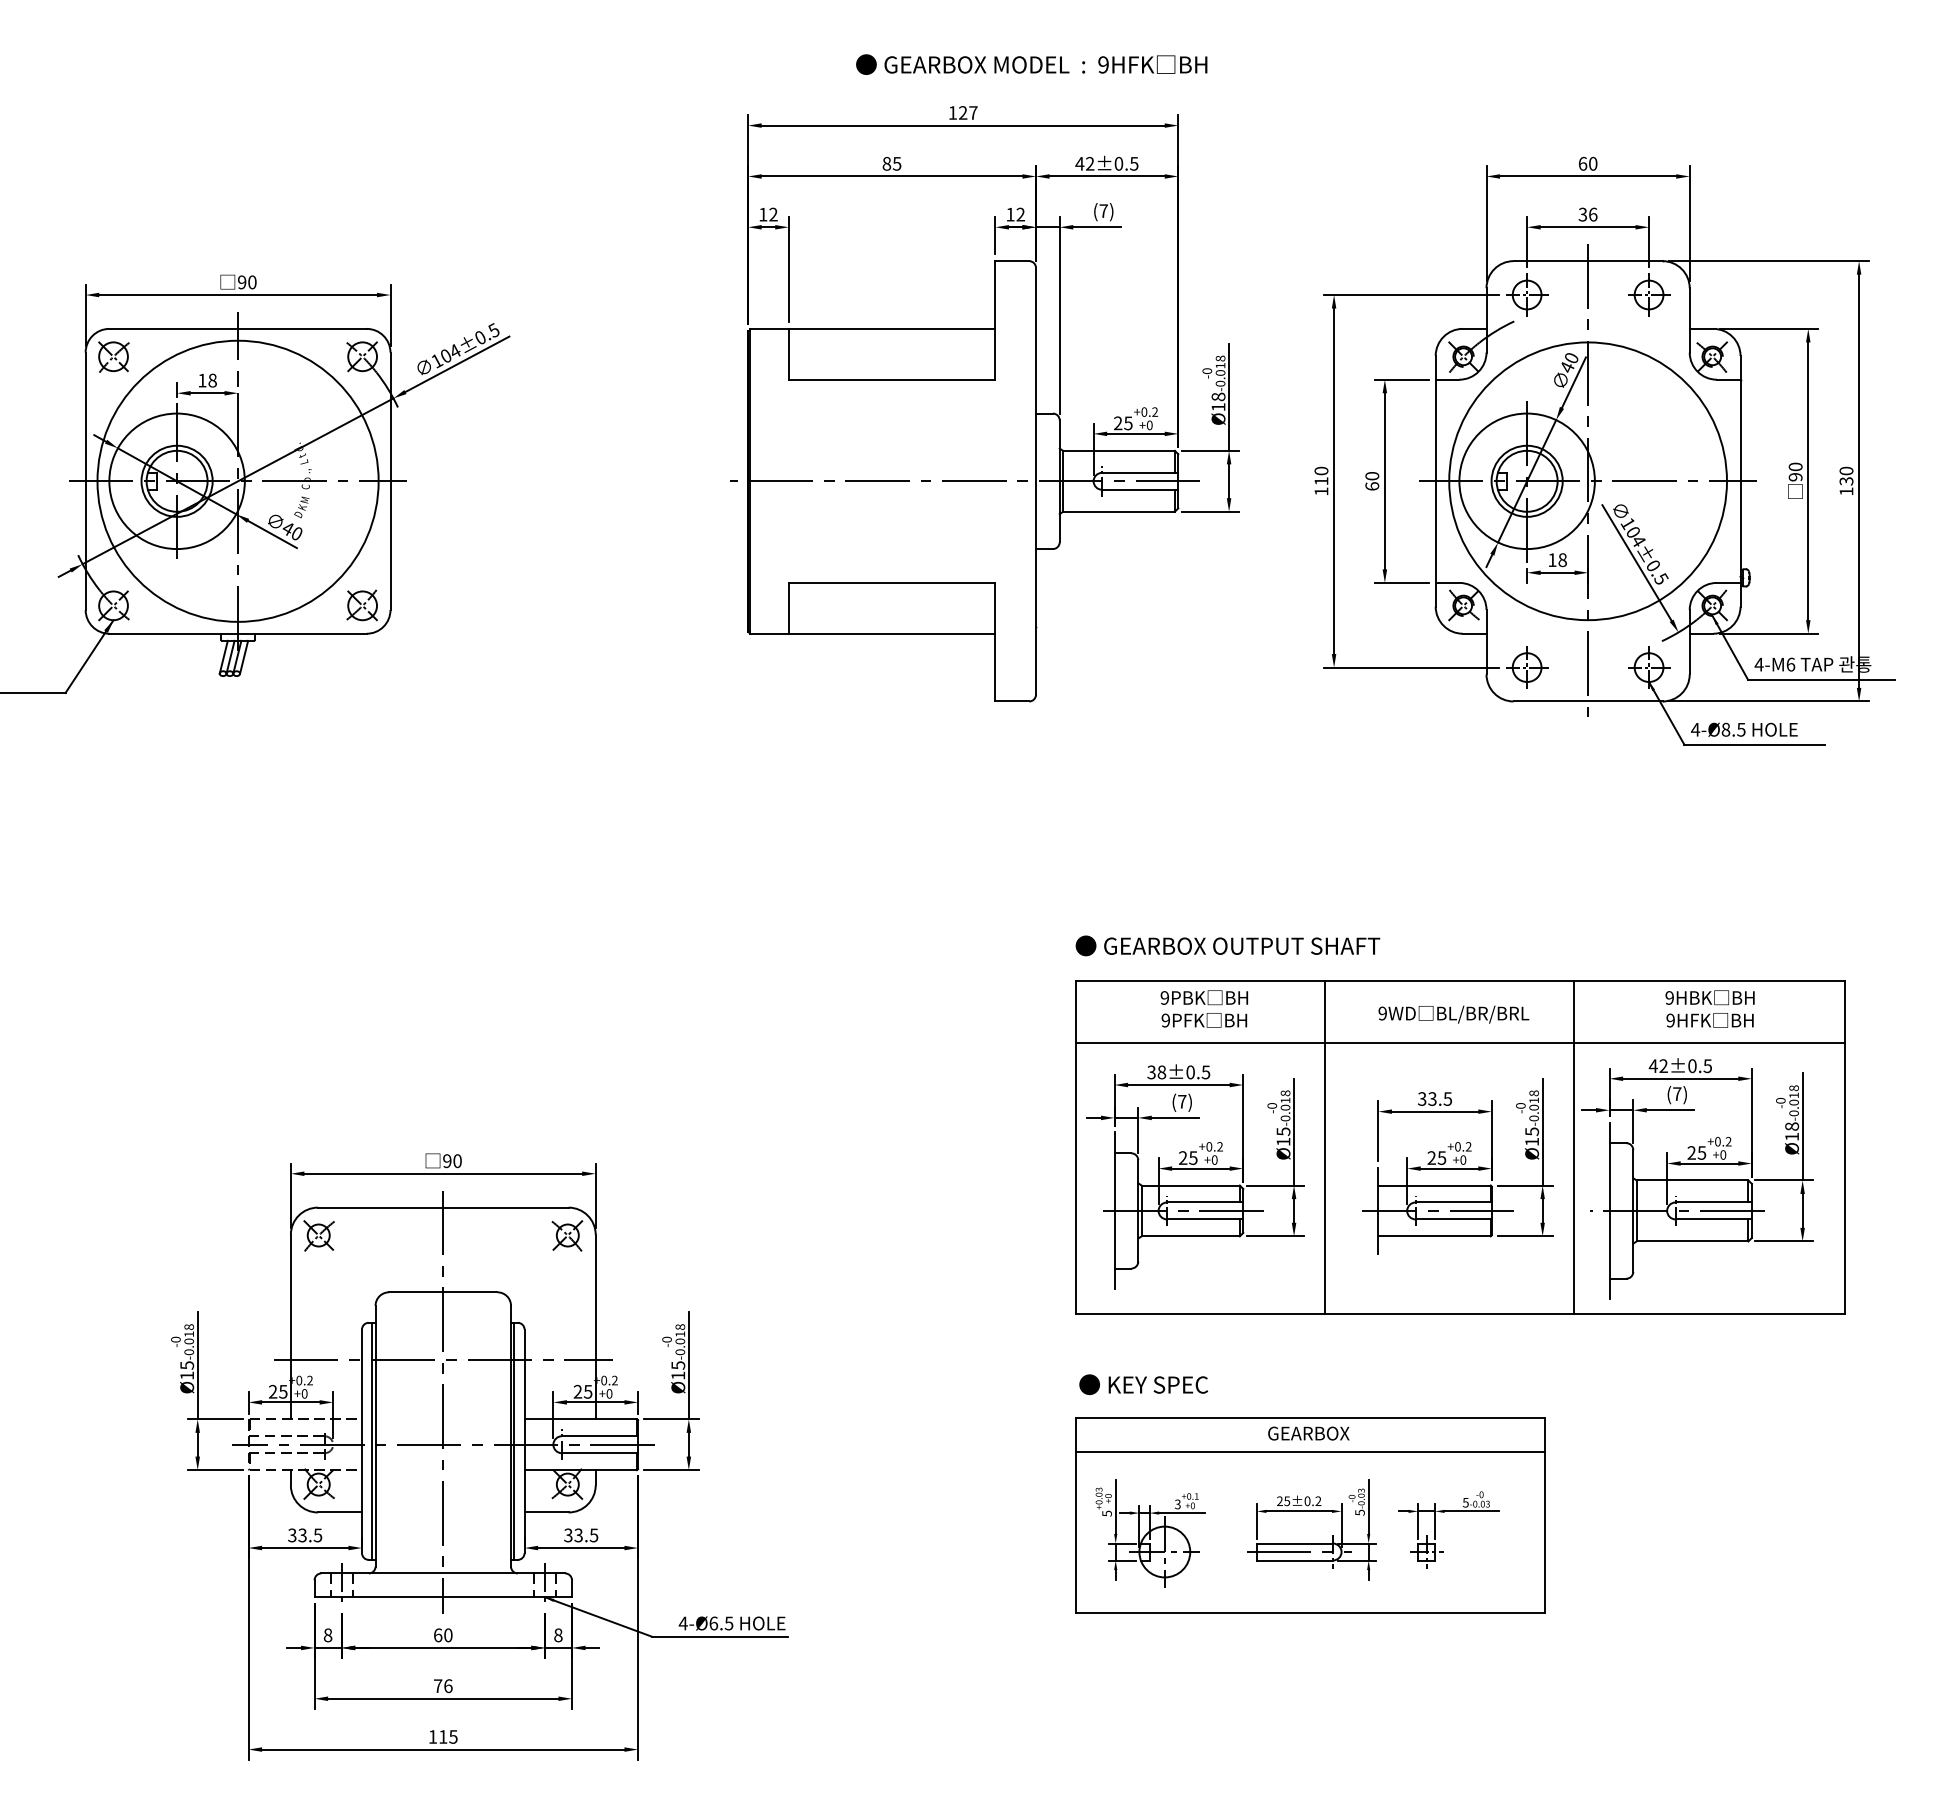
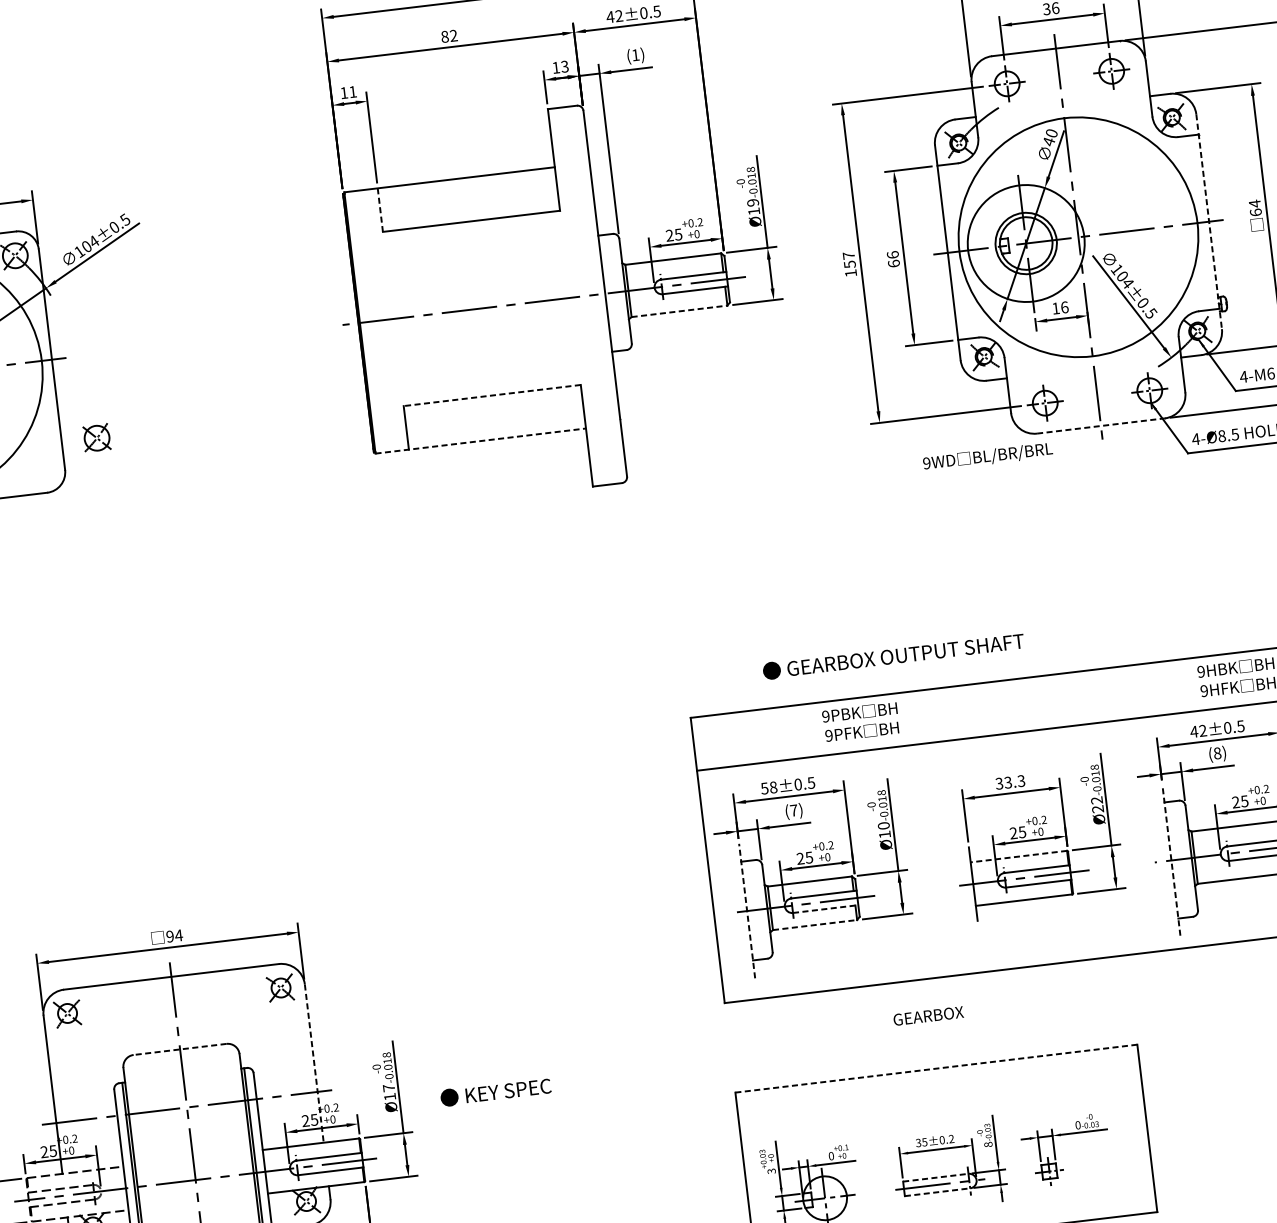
text: (897, 163) -> (454, 35), 85 -> 82
text: (1103, 210) -> (635, 54), (7) -> (1)
text: (773, 214) -> (352, 91), 12 -> 11
text: (1020, 214) -> (564, 66), 12 -> 13
line: (788, 354) -> (380, 210), solid -> dashed
text: (1218, 396) -> (753, 202), Ø18 -> Ø19
text: (1795, 471) -> (1255, 207), 90 -> 64
text: (1321, 475) -> (849, 259), 110 -> 157
text: (1371, 475) -> (892, 254), 60 -> 66
line: (1740, 481) -> (1209, 221), solid -> dashed
line: (1119, 511) -> (679, 311), solid -> dashed
text: (1562, 559) -> (1064, 306), 18 -> 16
line: (891, 582) -> (491, 395), solid -> dashed
part: (361, 605) -> (96, 438), moved
line: (872, 633) -> (480, 440), solid -> dashed
line: (1588, 701) -> (1101, 425), solid -> dashed
text: (1227, 945) -> (893, 655), moved
text: (1203, 1008) -> (860, 721), moved
text: (1453, 1014) -> (987, 456), moved
text: (1151, 1071) -> (764, 787), 38 -> 58
text: (1677, 1094) -> (1217, 753), (7) -> (8)
text: (1447, 1098) -> (1021, 780), 33.5 -> 33.3
text: (1283, 1131) -> (883, 825), Ø15 -> Ø10
text: (1532, 1136) -> (1097, 804), Ø15 -> Ø22
line: (1325, 1146) -> (921, 834), removed
line: (1573, 1146) -> (1133, 808), removed
text: (457, 1161) -> (178, 935), 90 -> 94
line: (1434, 1185) -> (1018, 856), solid -> dashed
line: (1114, 1210) -> (747, 910), solid -> dashed
line: (1609, 1210) -> (1171, 860), solid -> dashed
line: (1205, 1219) -> (825, 909), solid -> dashed
line: (1191, 1236) -> (815, 925), solid -> dashed
line: (442, 1292) -> (179, 1049), solid -> dashed
line: (595, 1327) -> (314, 1064), solid -> dashed
text: (678, 1365) -> (389, 1088), Ø15 -> Ø17
text: (1143, 1384) -> (495, 1091), moved
line: (1310, 1418) -> (936, 1068), solid -> dashed
text: (1308, 1433) -> (928, 1016), moved
line: (1310, 1452) -> (939, 1098), removed
text: (1279, 1501) -> (918, 1143), 25 -> 35
text: (1465, 1502) -> (1077, 1125), 5 -> 0
text: (1177, 1504) -> (831, 1156), 3 -> 0
text: (1359, 1512) -> (987, 1144), 5 -> 8
text: (1106, 1513) -> (771, 1171), 5 -> 3
line: (1295, 1543) -> (936, 1177), solid -> dashed
line: (1295, 1560) -> (937, 1192), solid -> dashed

